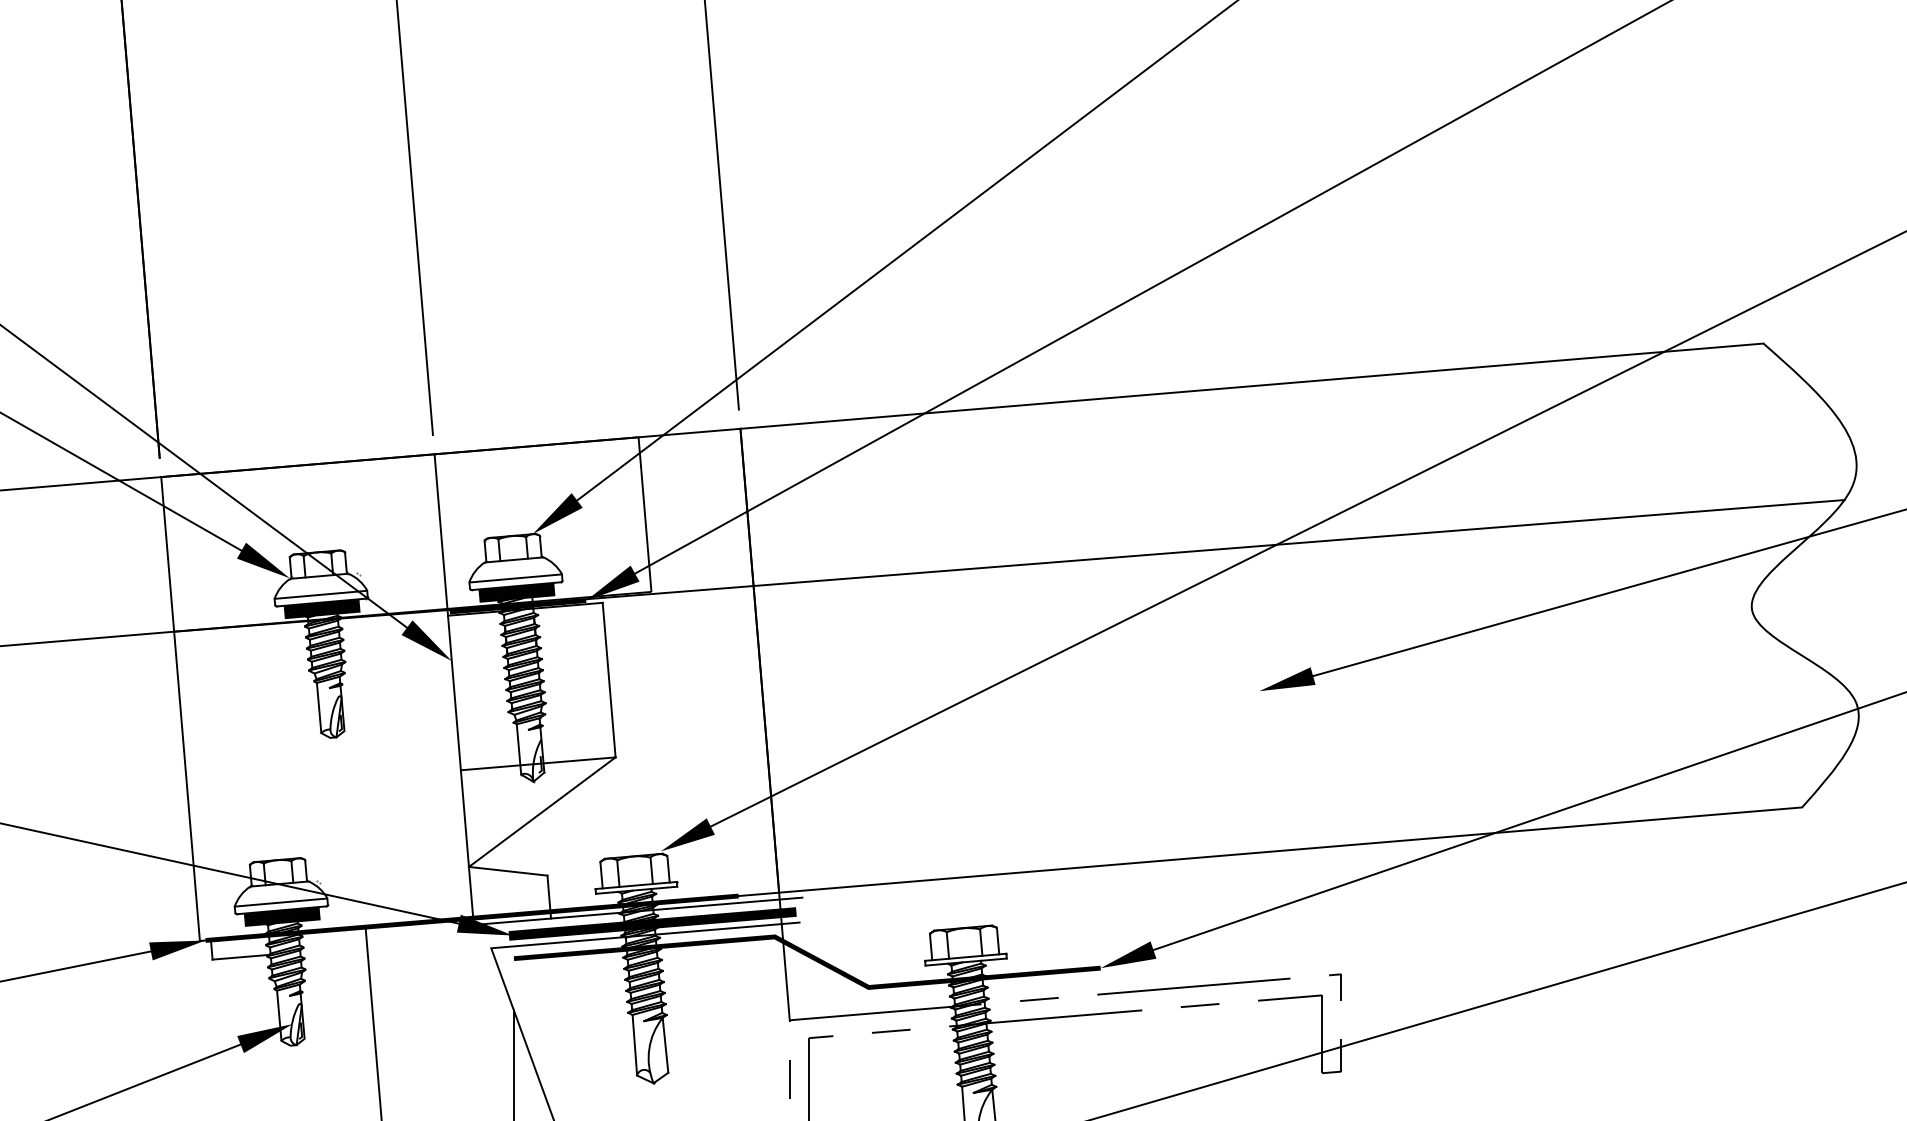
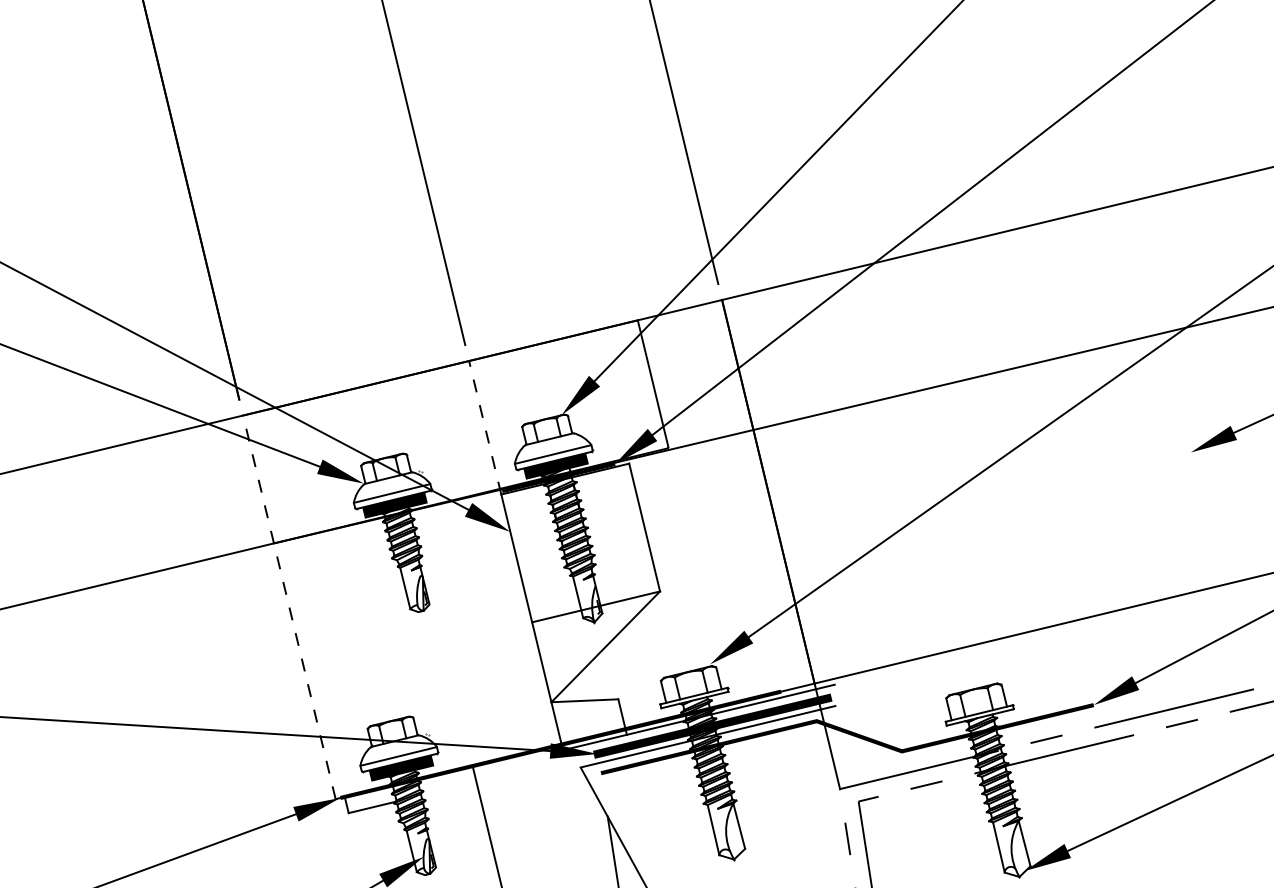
line: (441, 535) -> (485, 428), solid -> dashed
line: (180, 709) -> (289, 607), solid -> dashed

